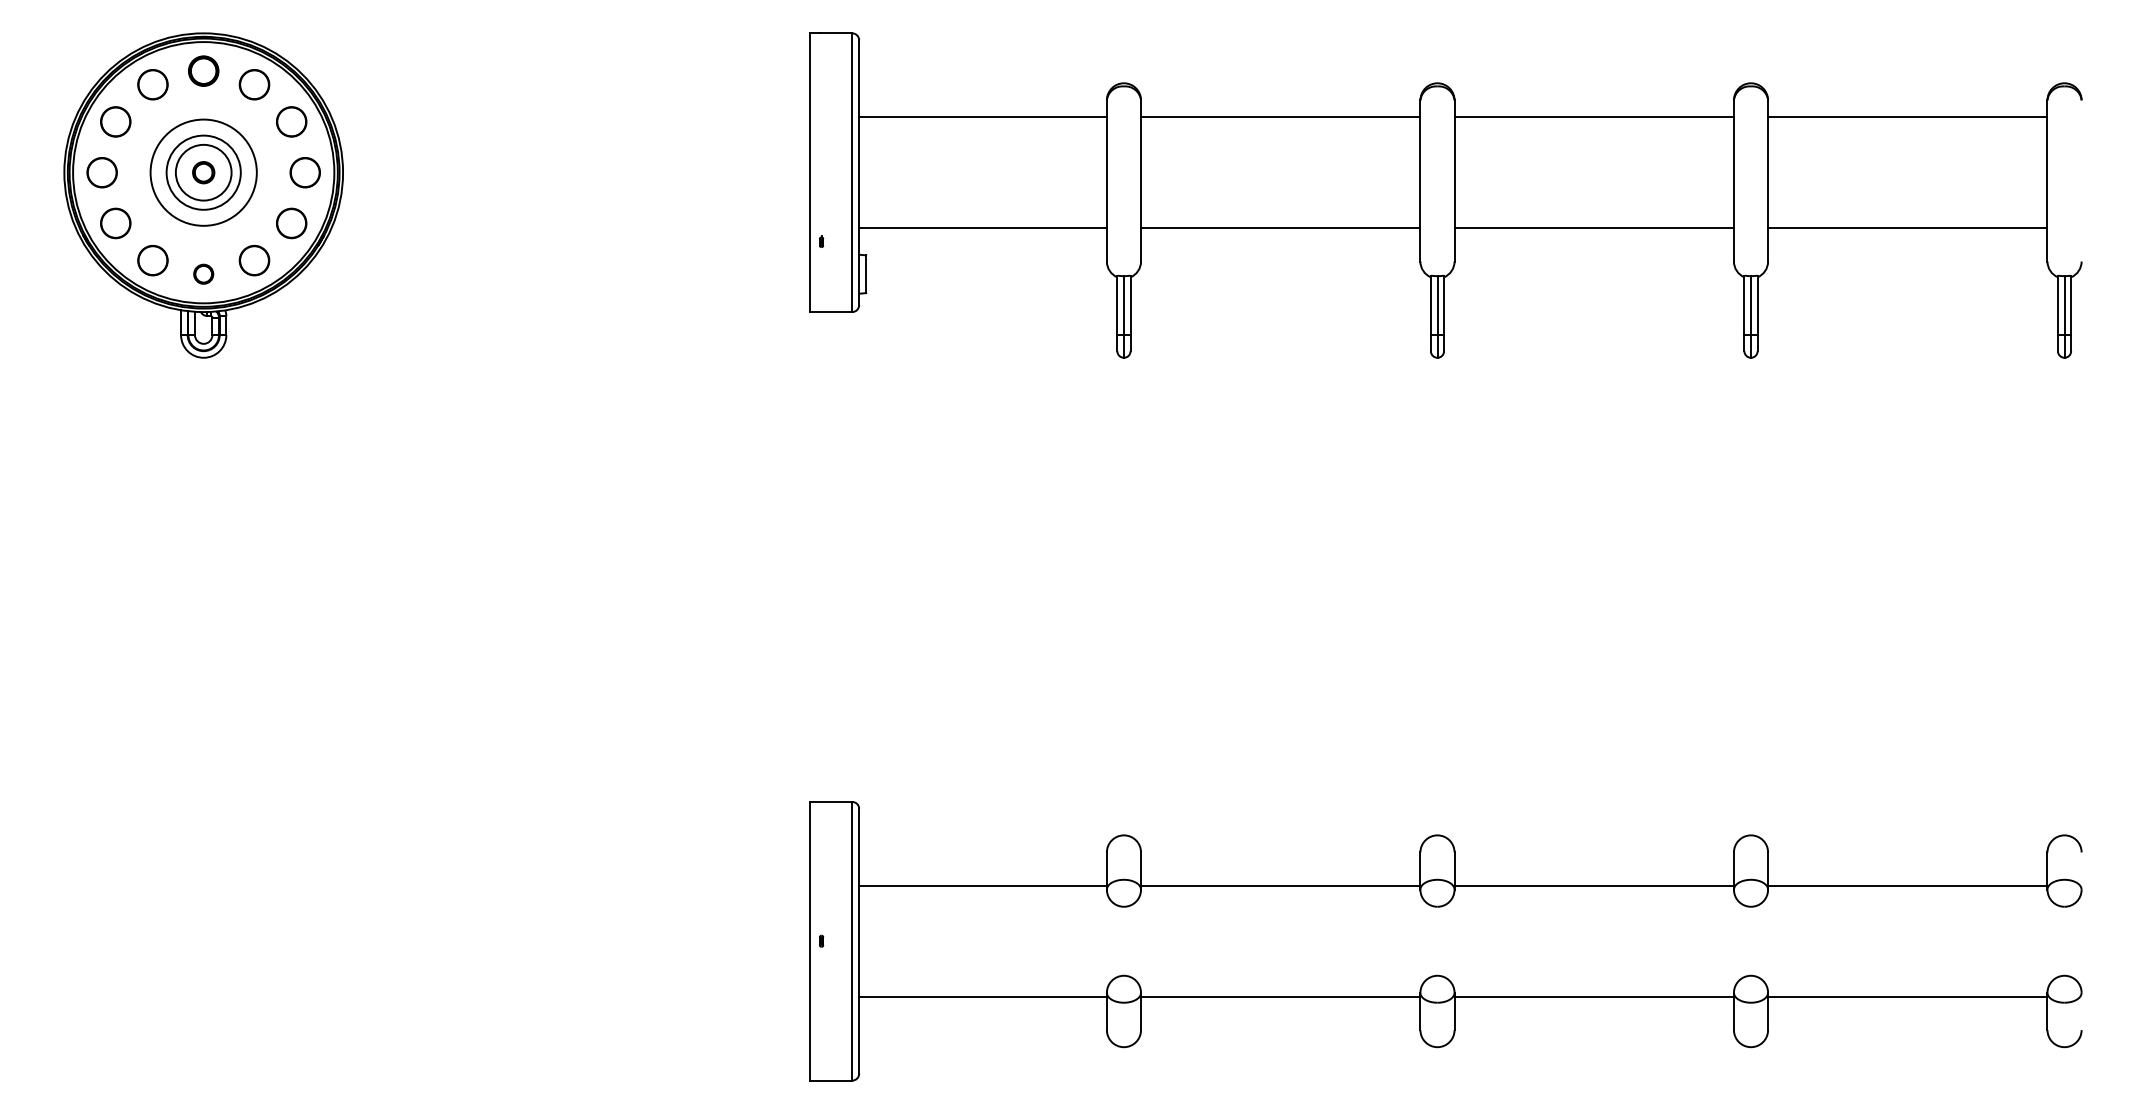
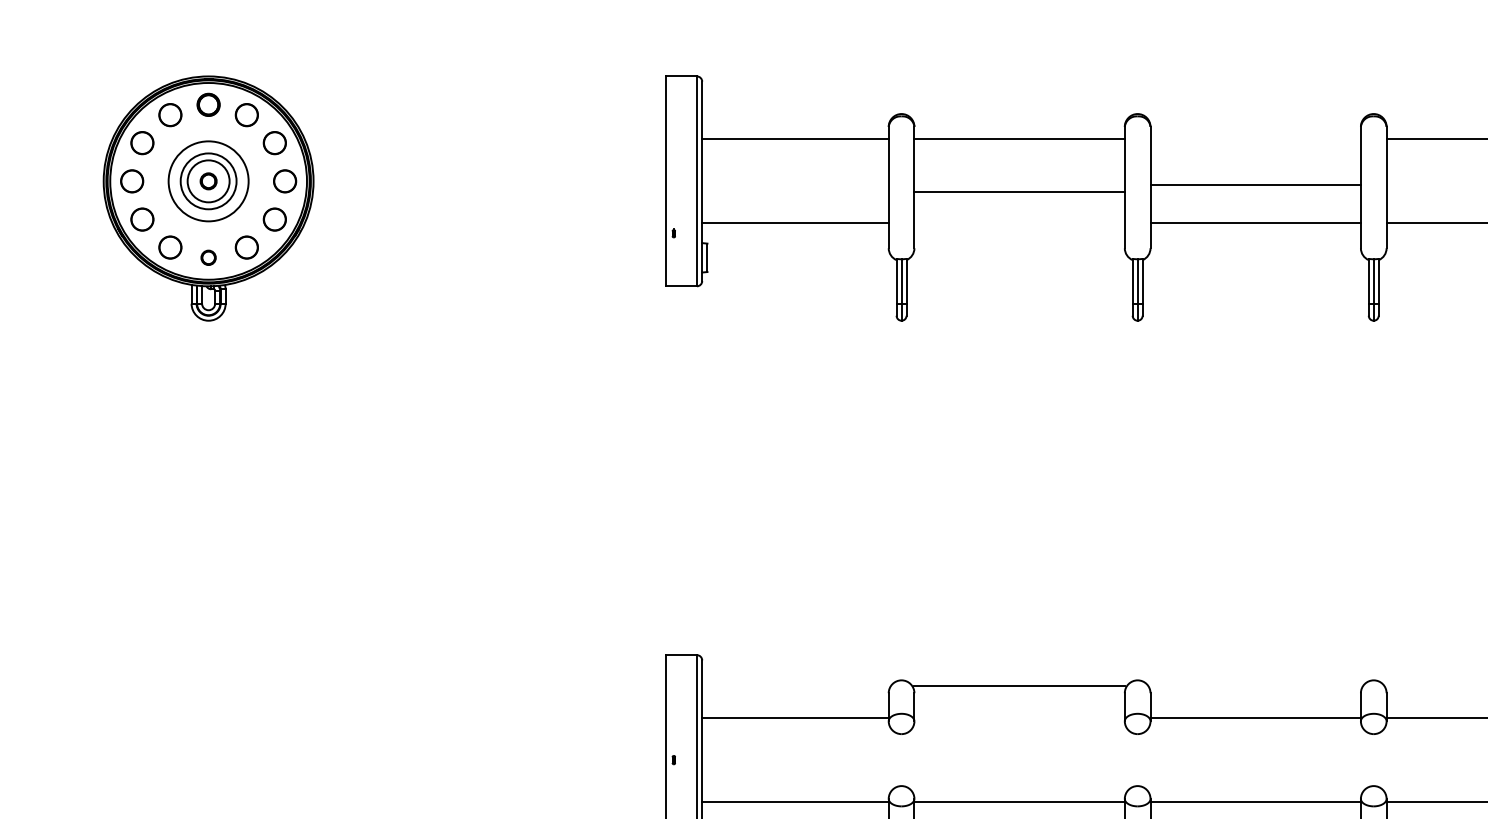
line: (1593, 116) -> (1255, 184), moved
line: (1280, 228) -> (1019, 192), moved
line: (1280, 885) -> (1019, 685), moved

